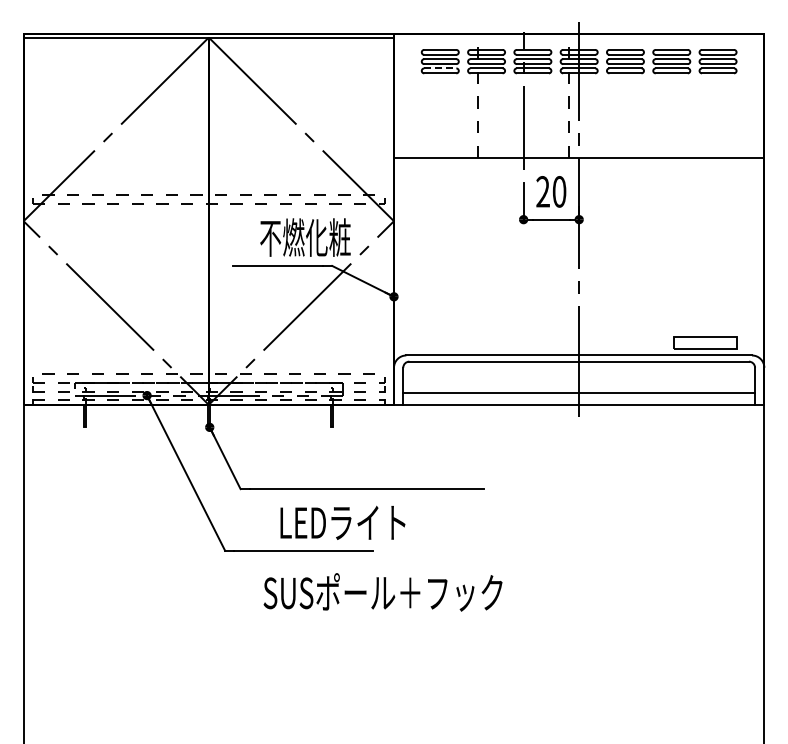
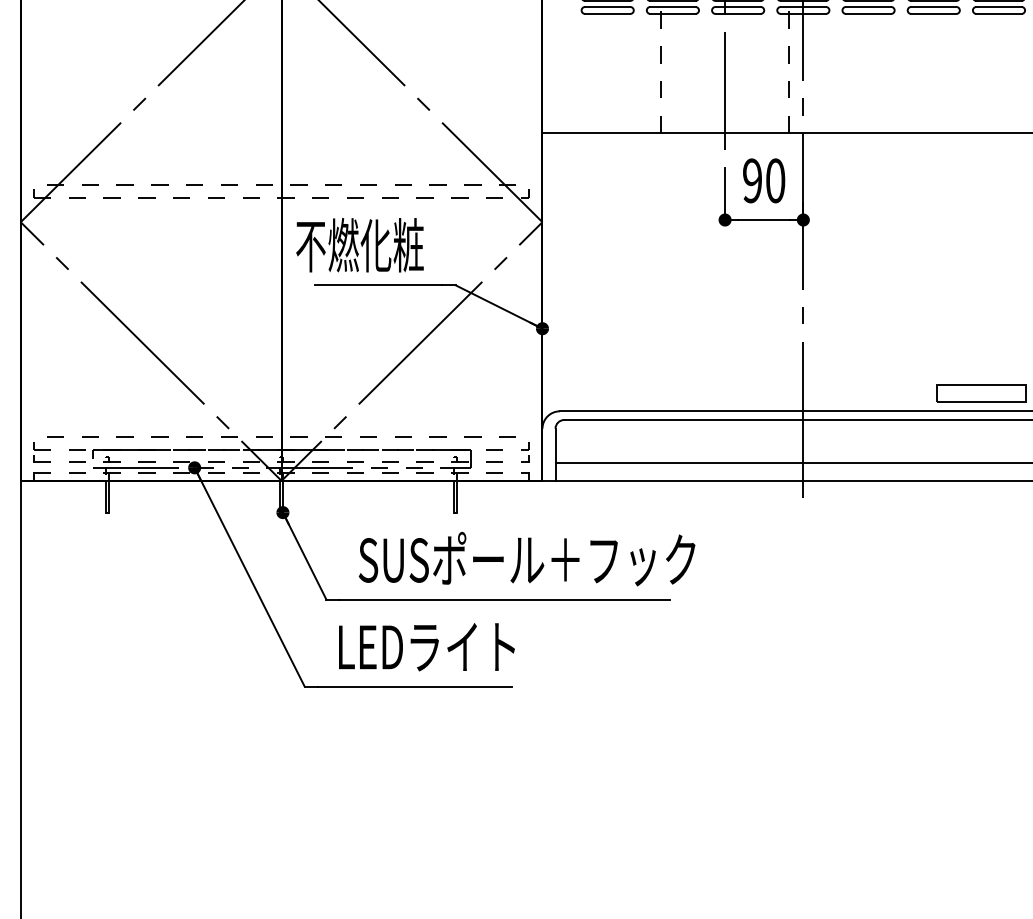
line: (440, 68) -> (607, 7), dashed -> solid
text: (542, 191) -> (751, 180), 20 -> 90
text: (305, 237) -> (360, 245), moved
text: (342, 522) -> (426, 646), moved
text: (382, 592) -> (526, 559), moved

